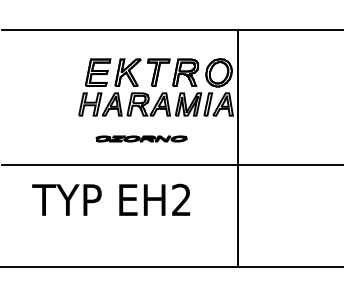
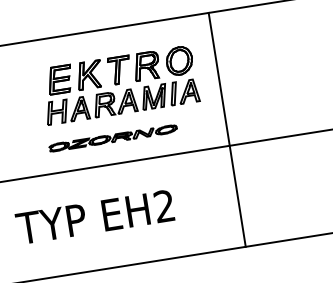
part: (141, 138) -> (113, 137), size x1.43
line: (238, 147) -> (227, 128), moved
text: (111, 199) -> (95, 216), moved

